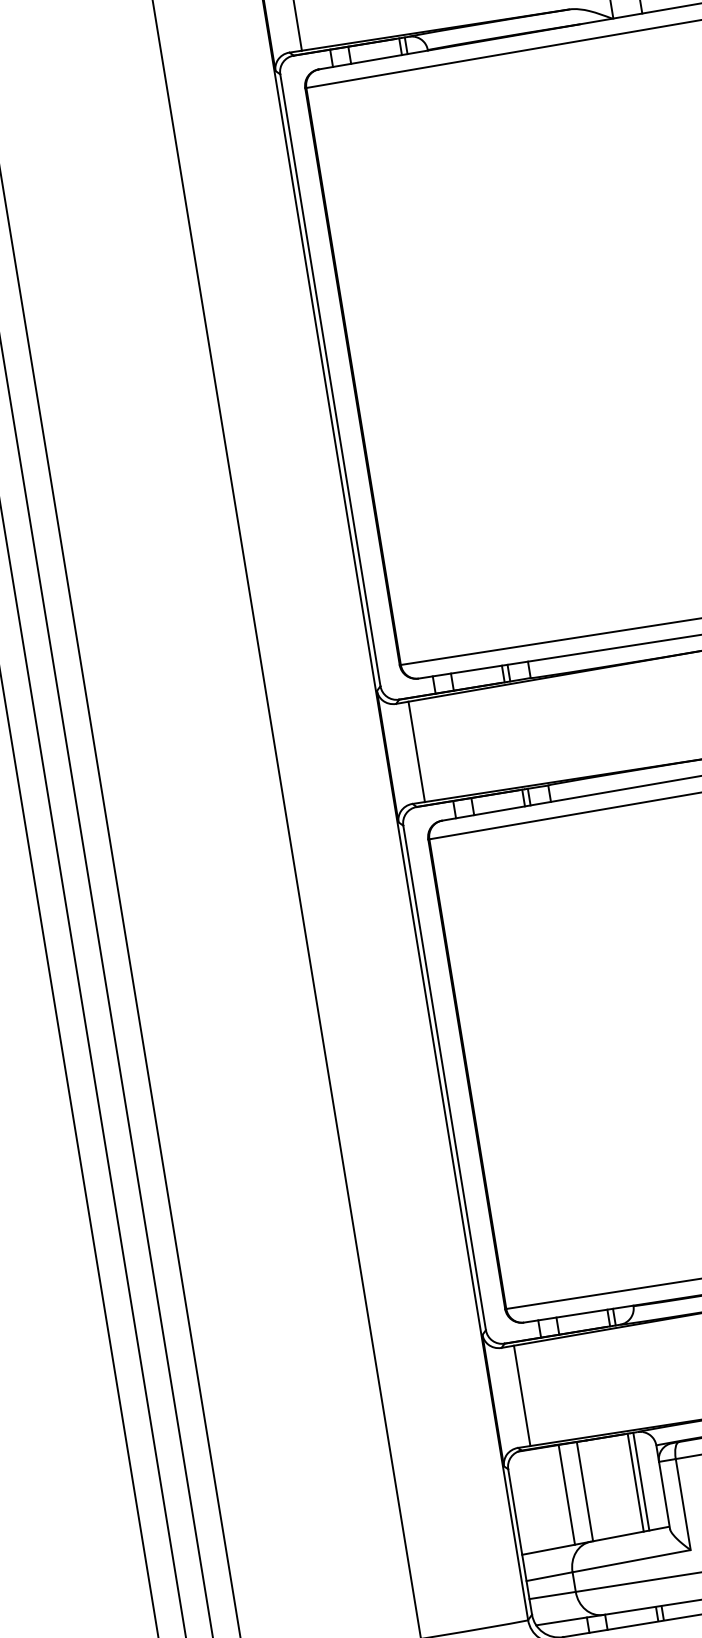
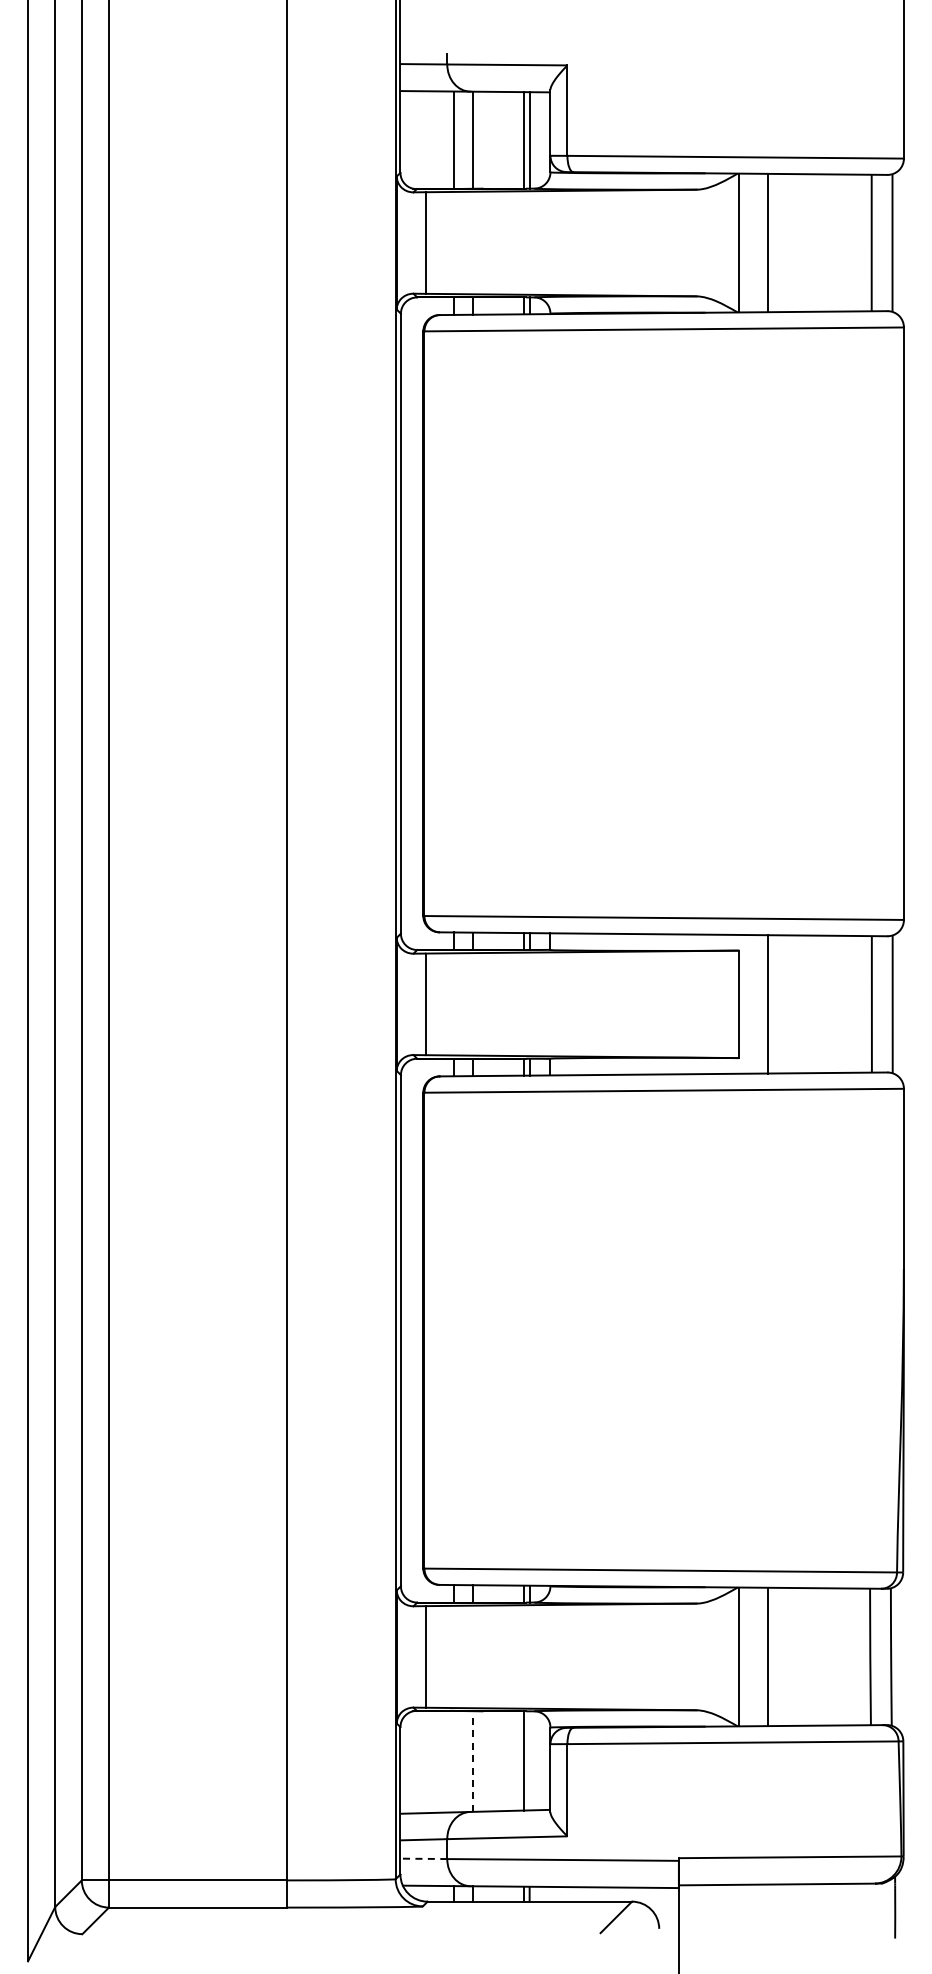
line: (640, 1481) -> (529, 1760), removed
line: (584, 1491) -> (472, 1761), solid -> dashed
line: (567, 1494) -> (454, 1761), removed
line: (552, 1595) -> (423, 1858), solid -> dashed

